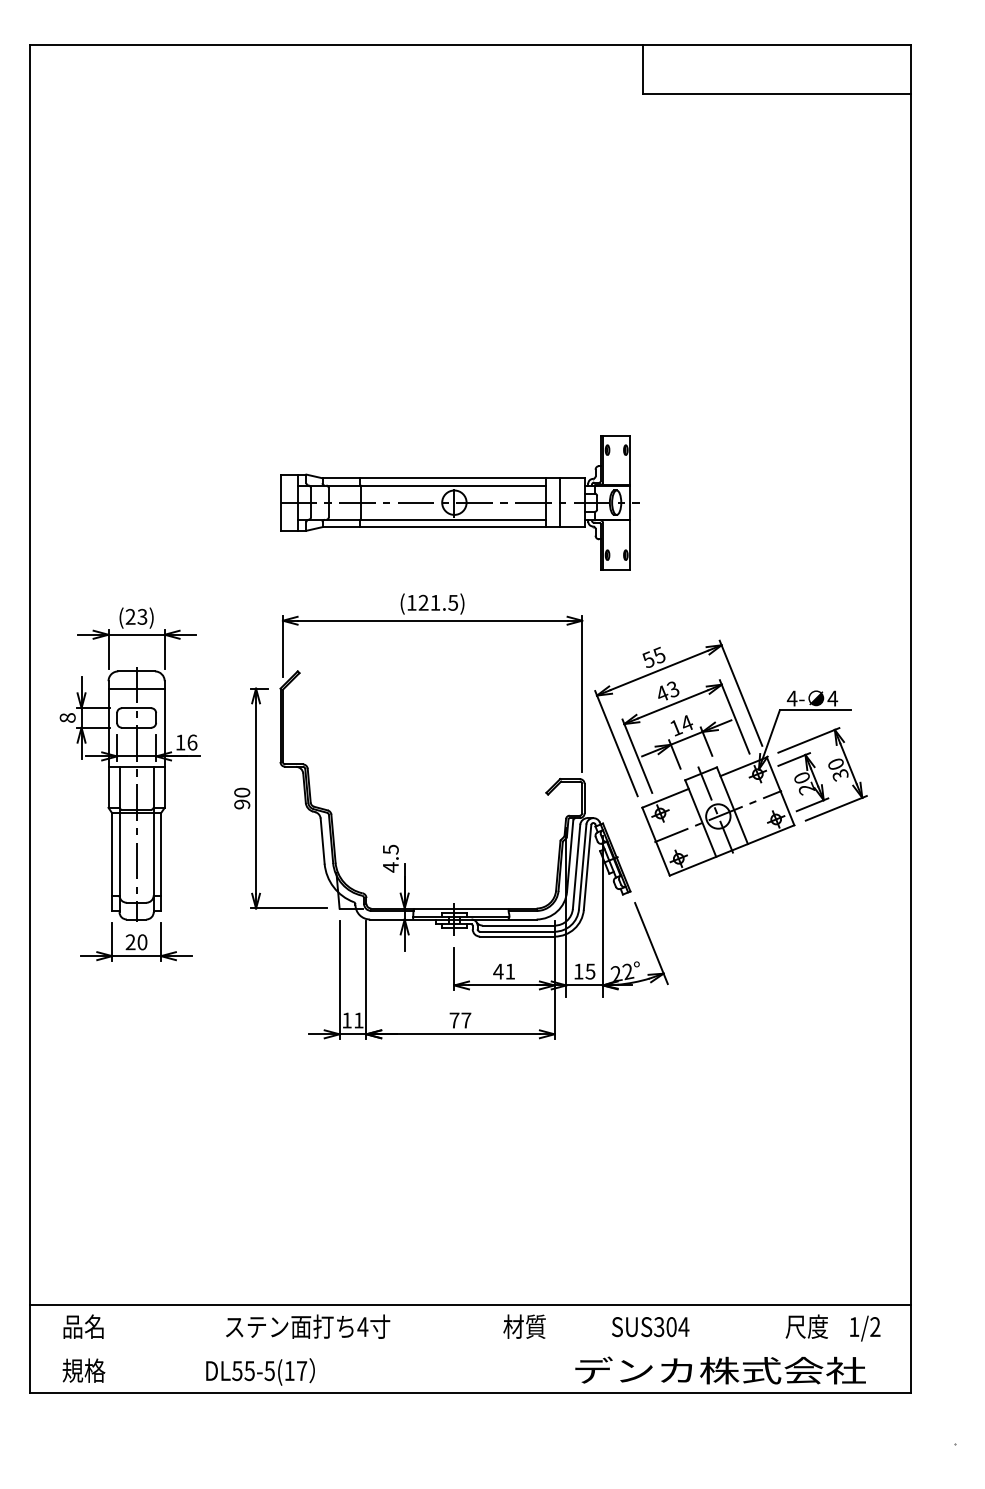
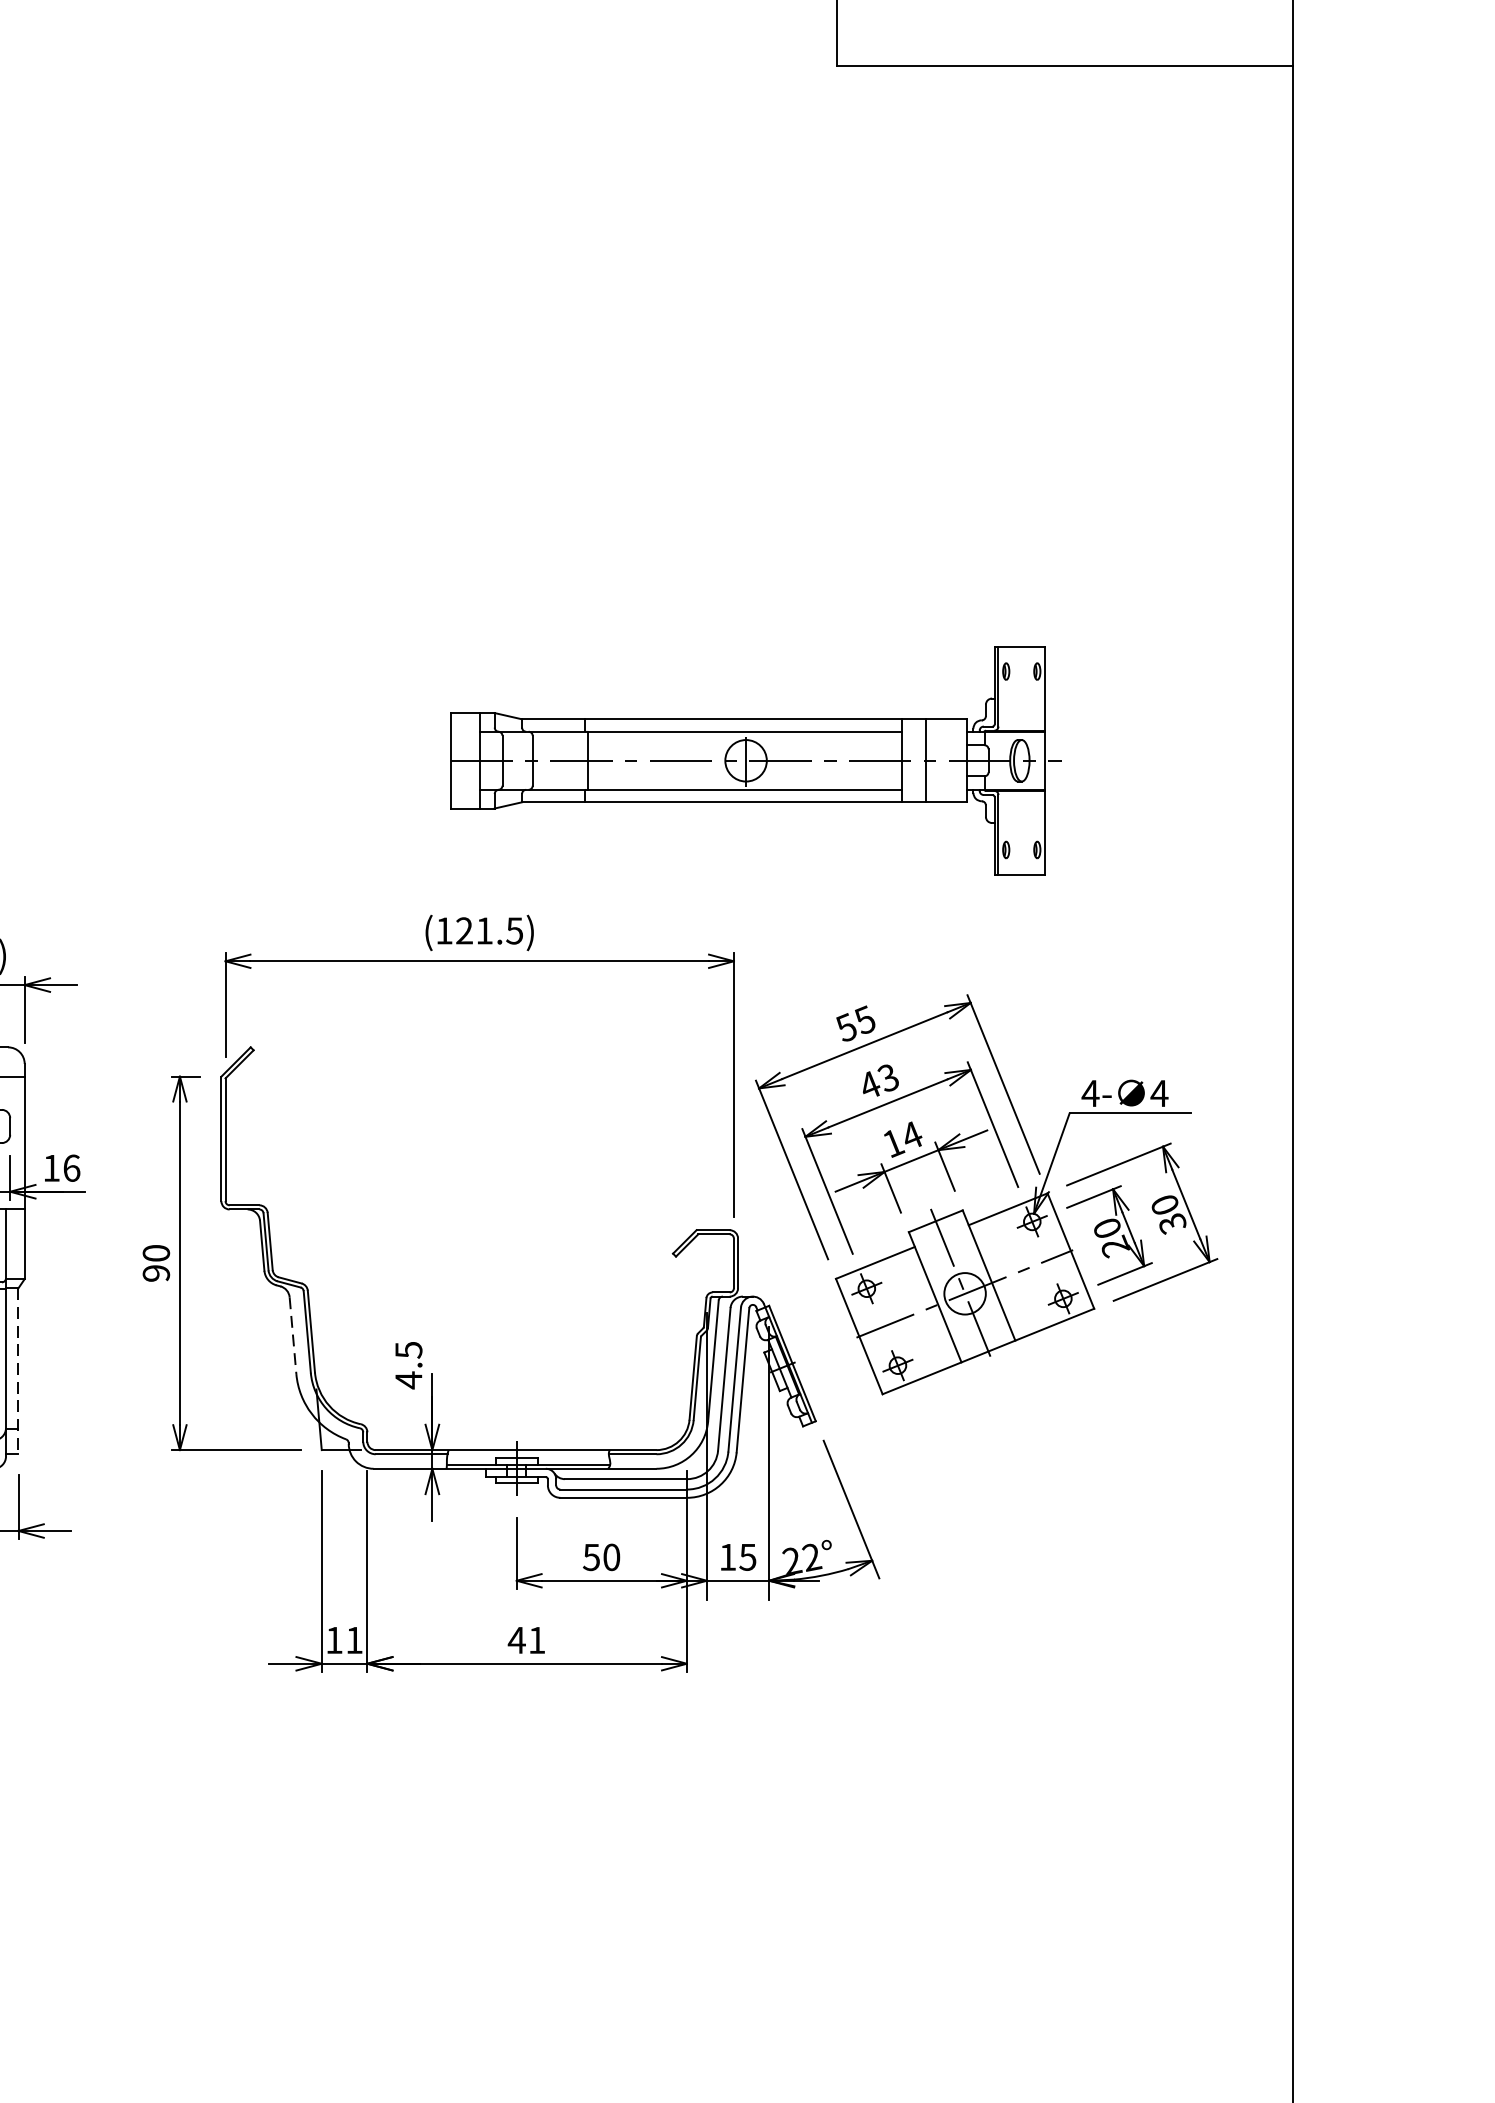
part: (459, 502) -> (754, 760), moved
line: (322, 841) -> (292, 1336), solid -> dashed
line: (161, 862) -> (19, 1371), solid -> dashed
text: (504, 971) -> (601, 1557), 41 -> 50
text: (460, 1020) -> (527, 1640), 77 -> 41

